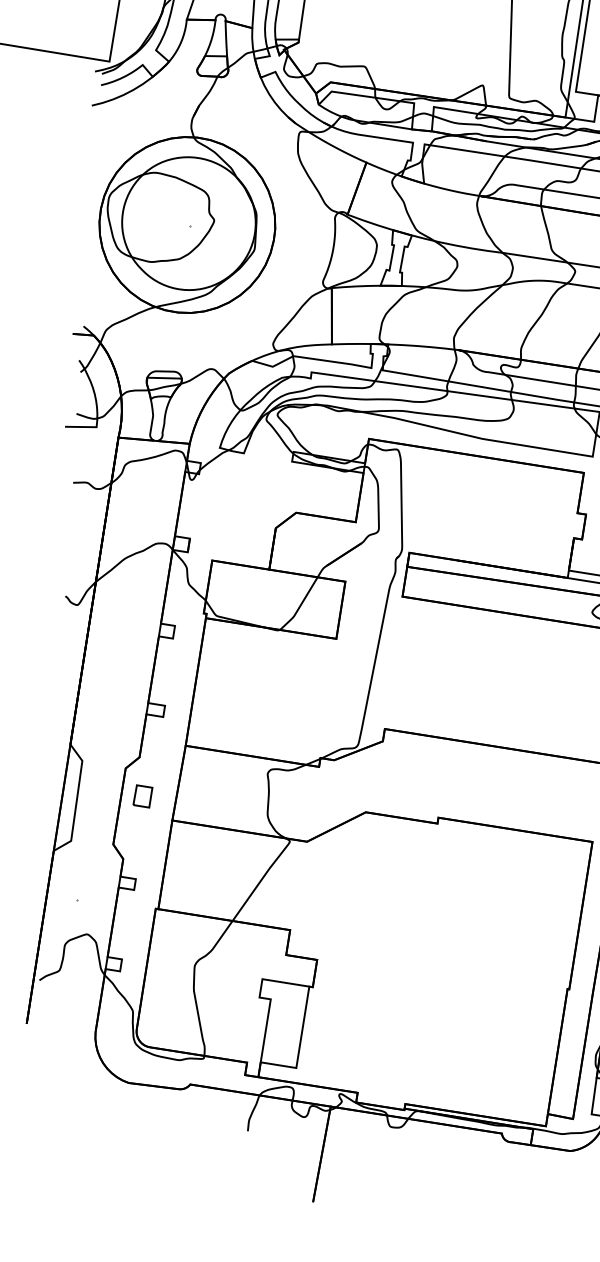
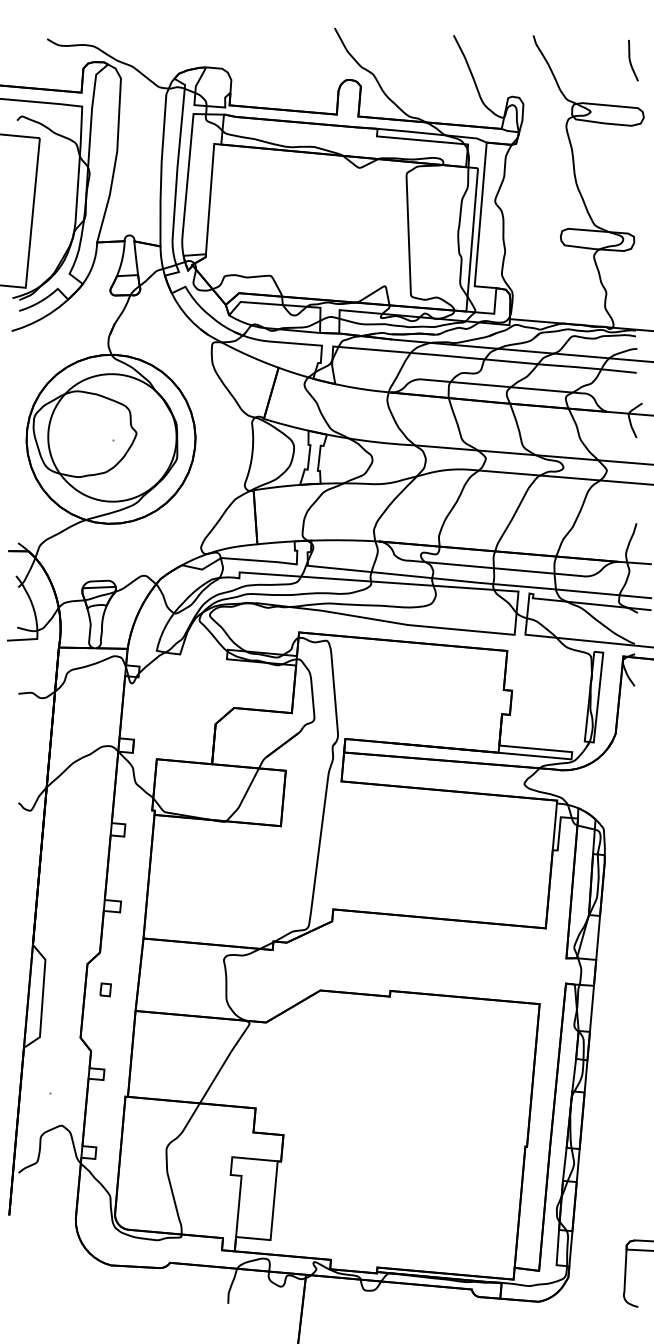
part: (142, 796) -> (105, 989), size x0.62

